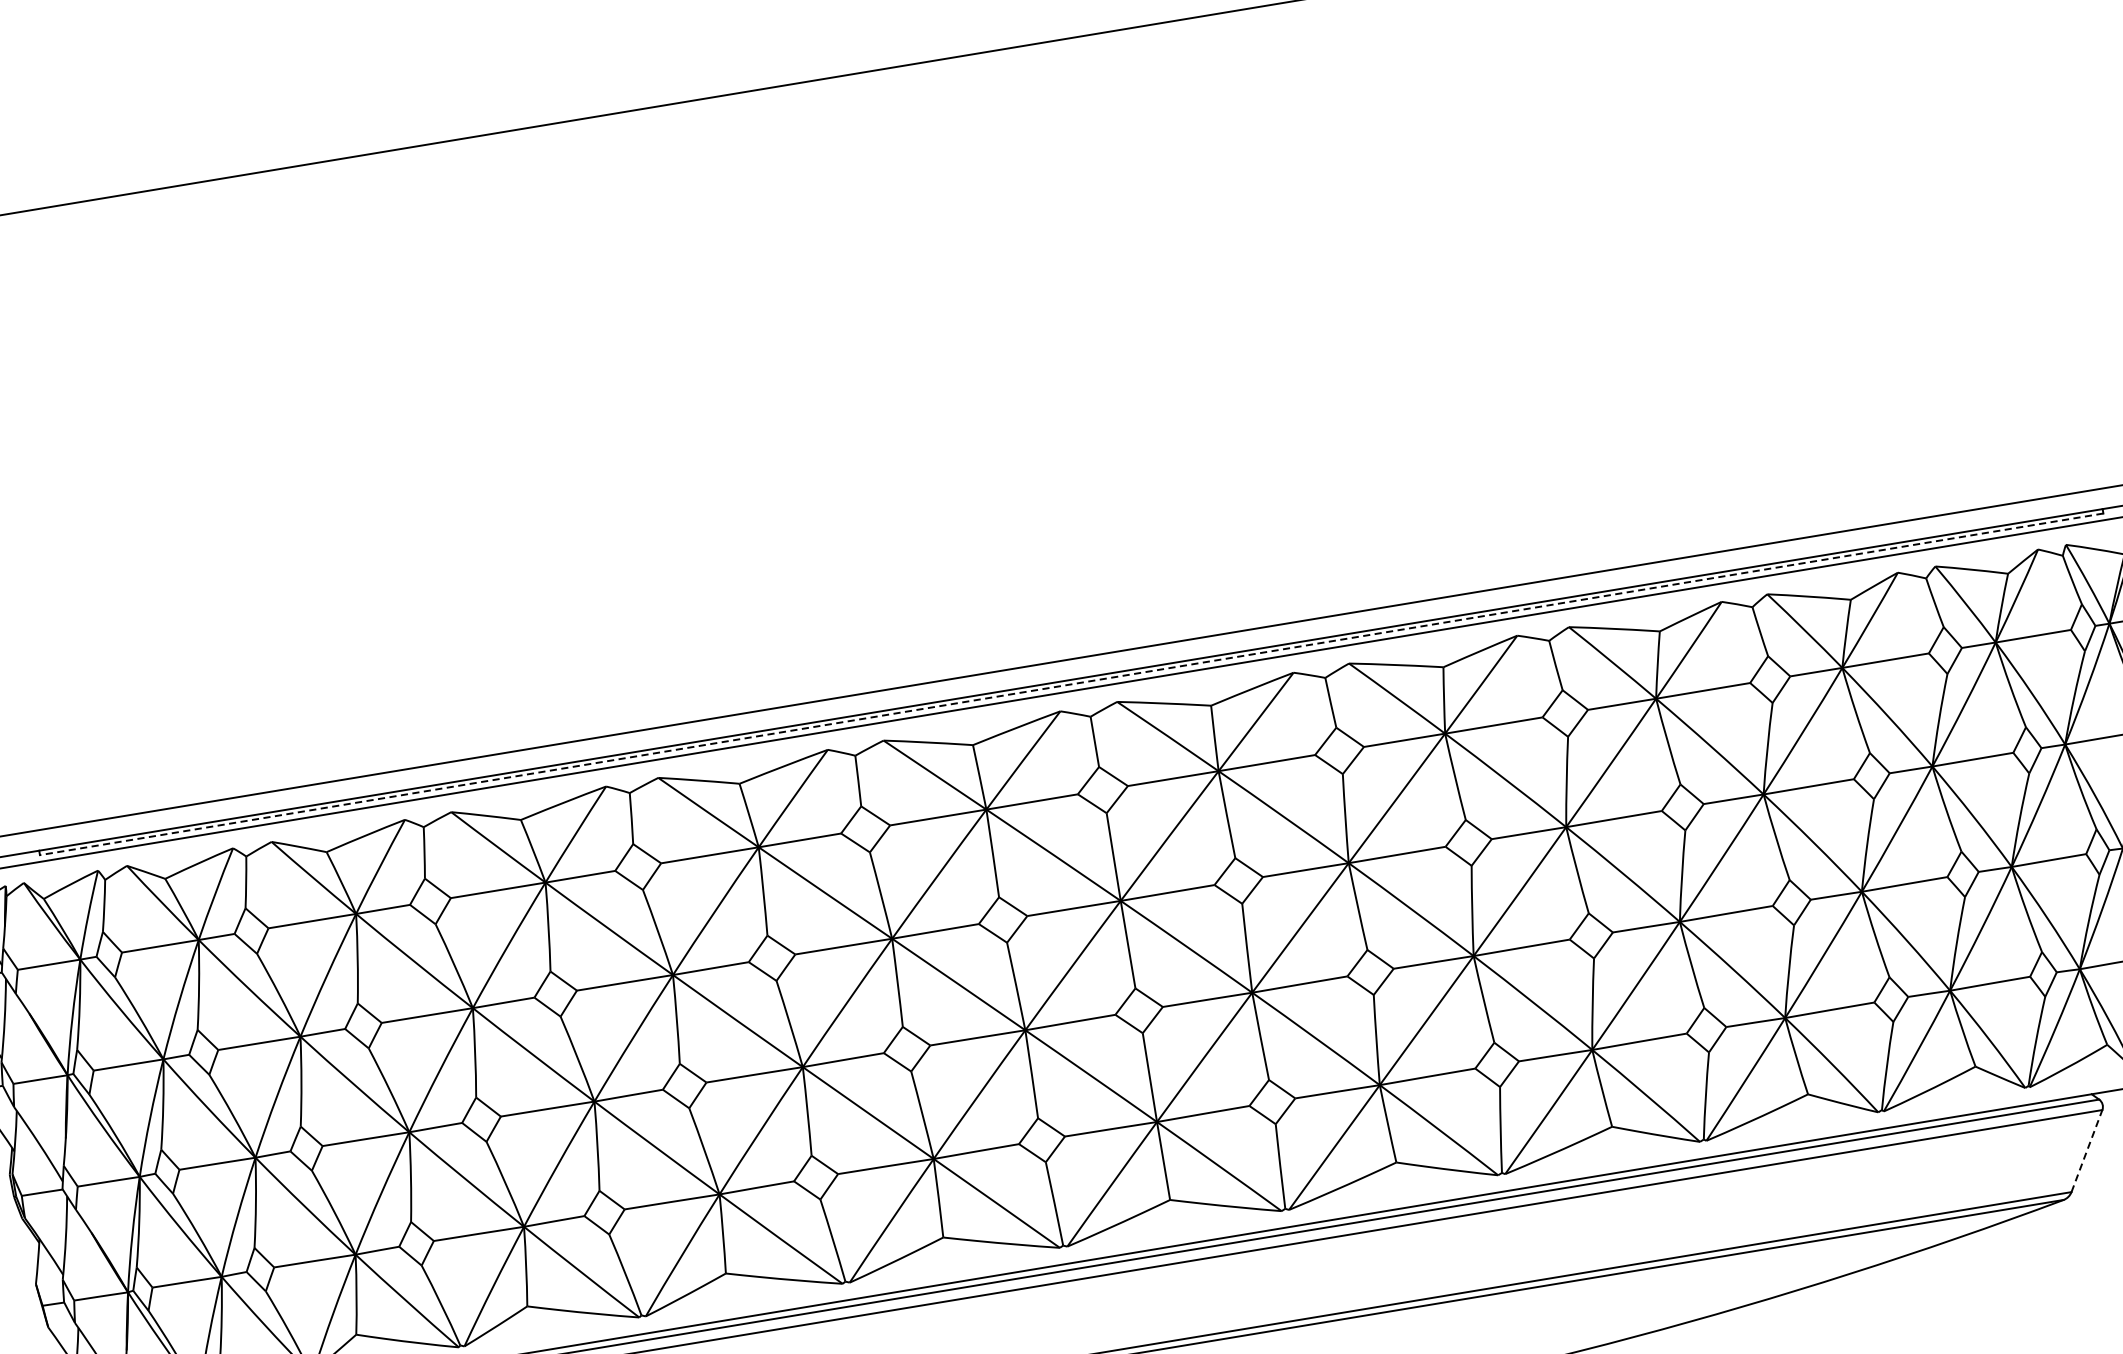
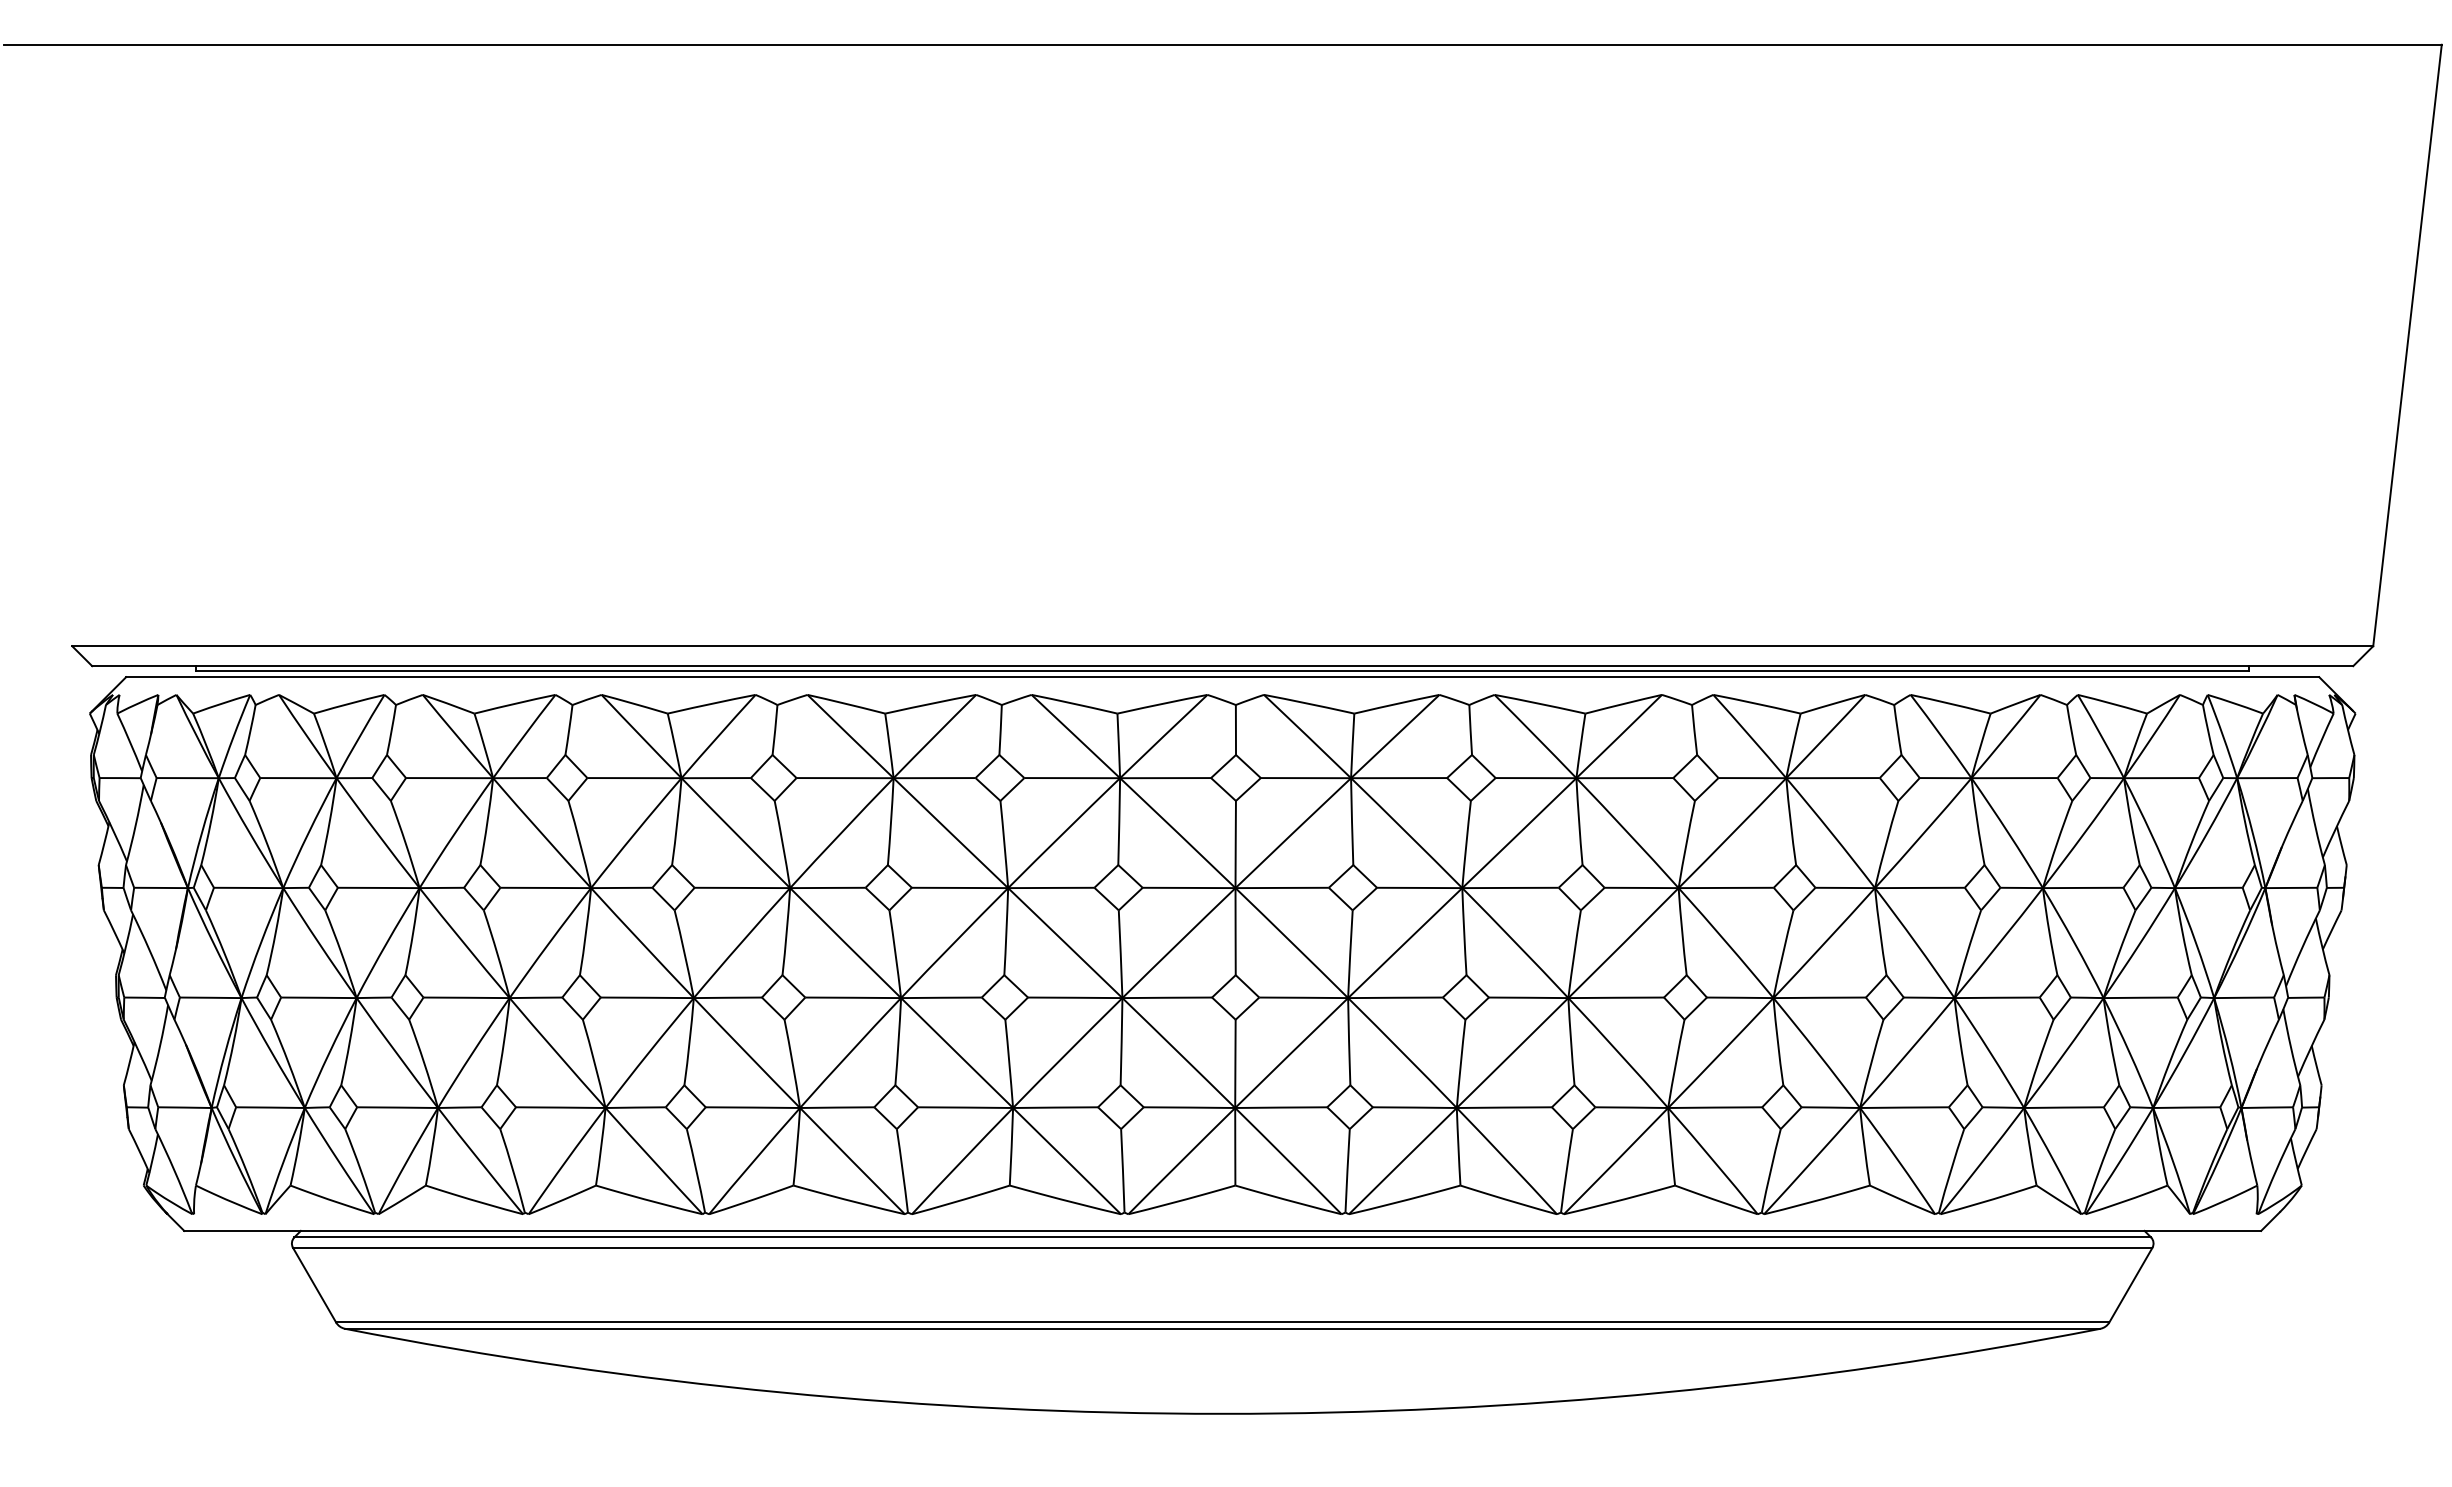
line: (1071, 684) -> (1222, 670), dashed -> solid
line: (2087, 1150) -> (2131, 1284), dashed -> solid

